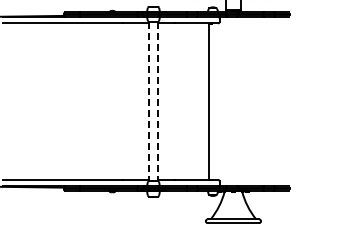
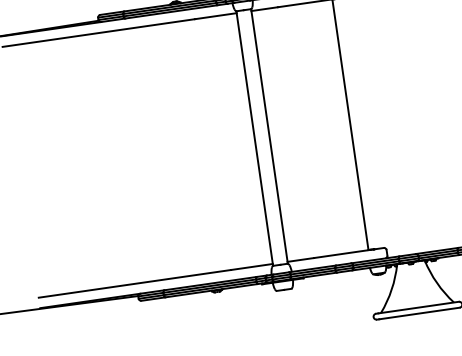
line: (148, 102) -> (254, 140), dashed -> solid
line: (158, 102) -> (270, 137), dashed -> solid

